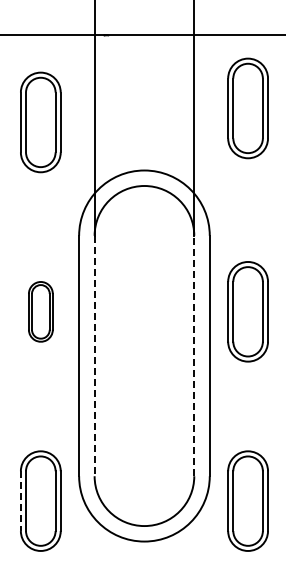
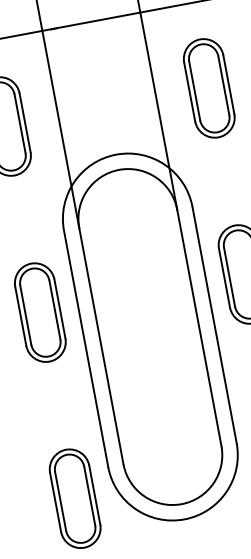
part: (247, 108) -> (208, 88), moved
part: (40, 311) -> (39, 312), size x1.67
line: (194, 355) -> (199, 327), dashed -> solid
line: (94, 356) -> (101, 346), dashed -> solid
line: (20, 501) -> (55, 502), dashed -> solid

